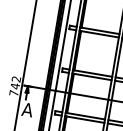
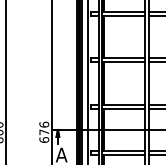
text: (15, 85) -> (44, 131), 742 -> 676

